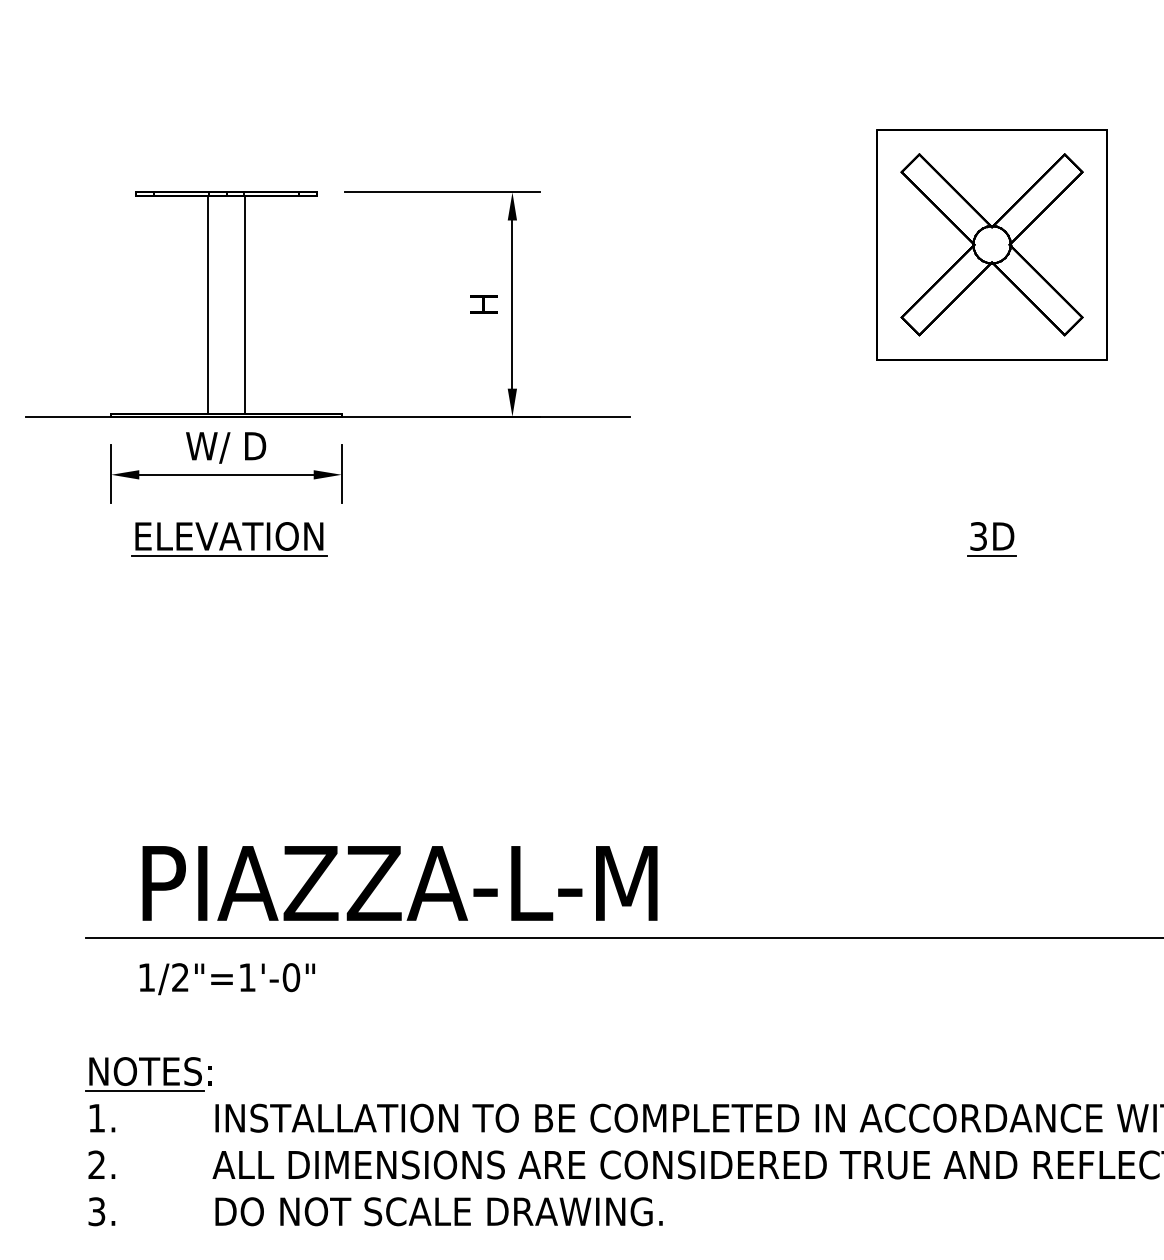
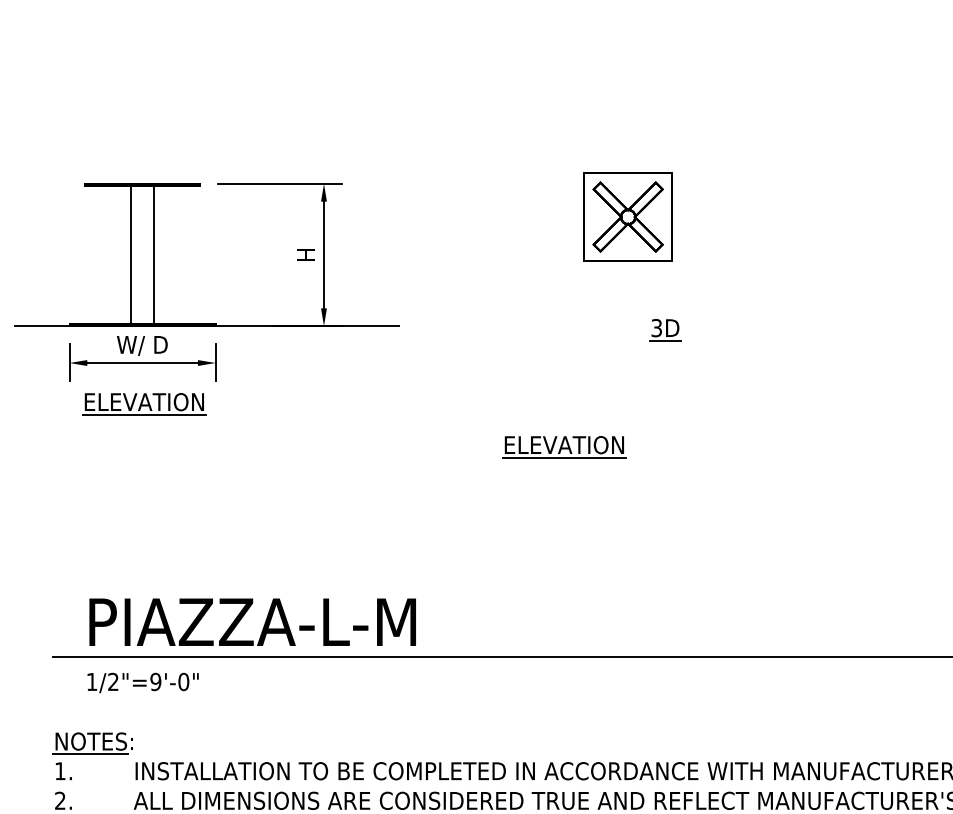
part: (990, 243) -> (627, 216), size x0.6
part: (992, 540) -> (665, 330), moved
part: (891, 607) -> (564, 447), added
text: (246, 976) -> (155, 681), 1/2"=1'-0" -> 1/2"=9'-0"

